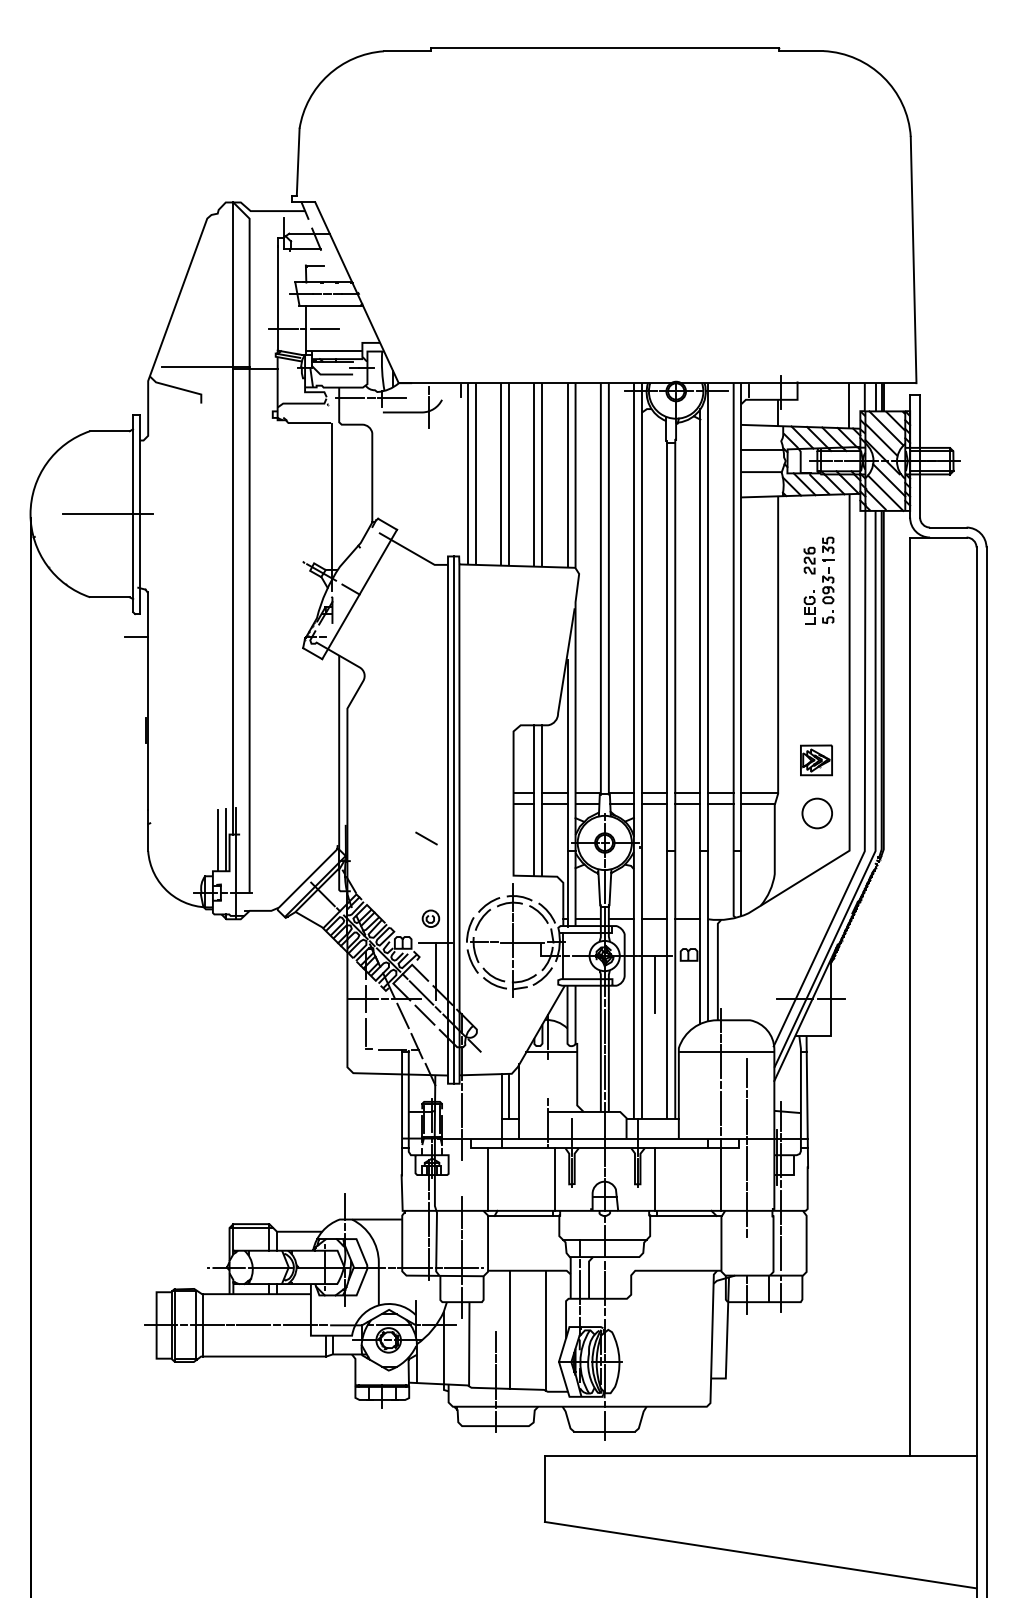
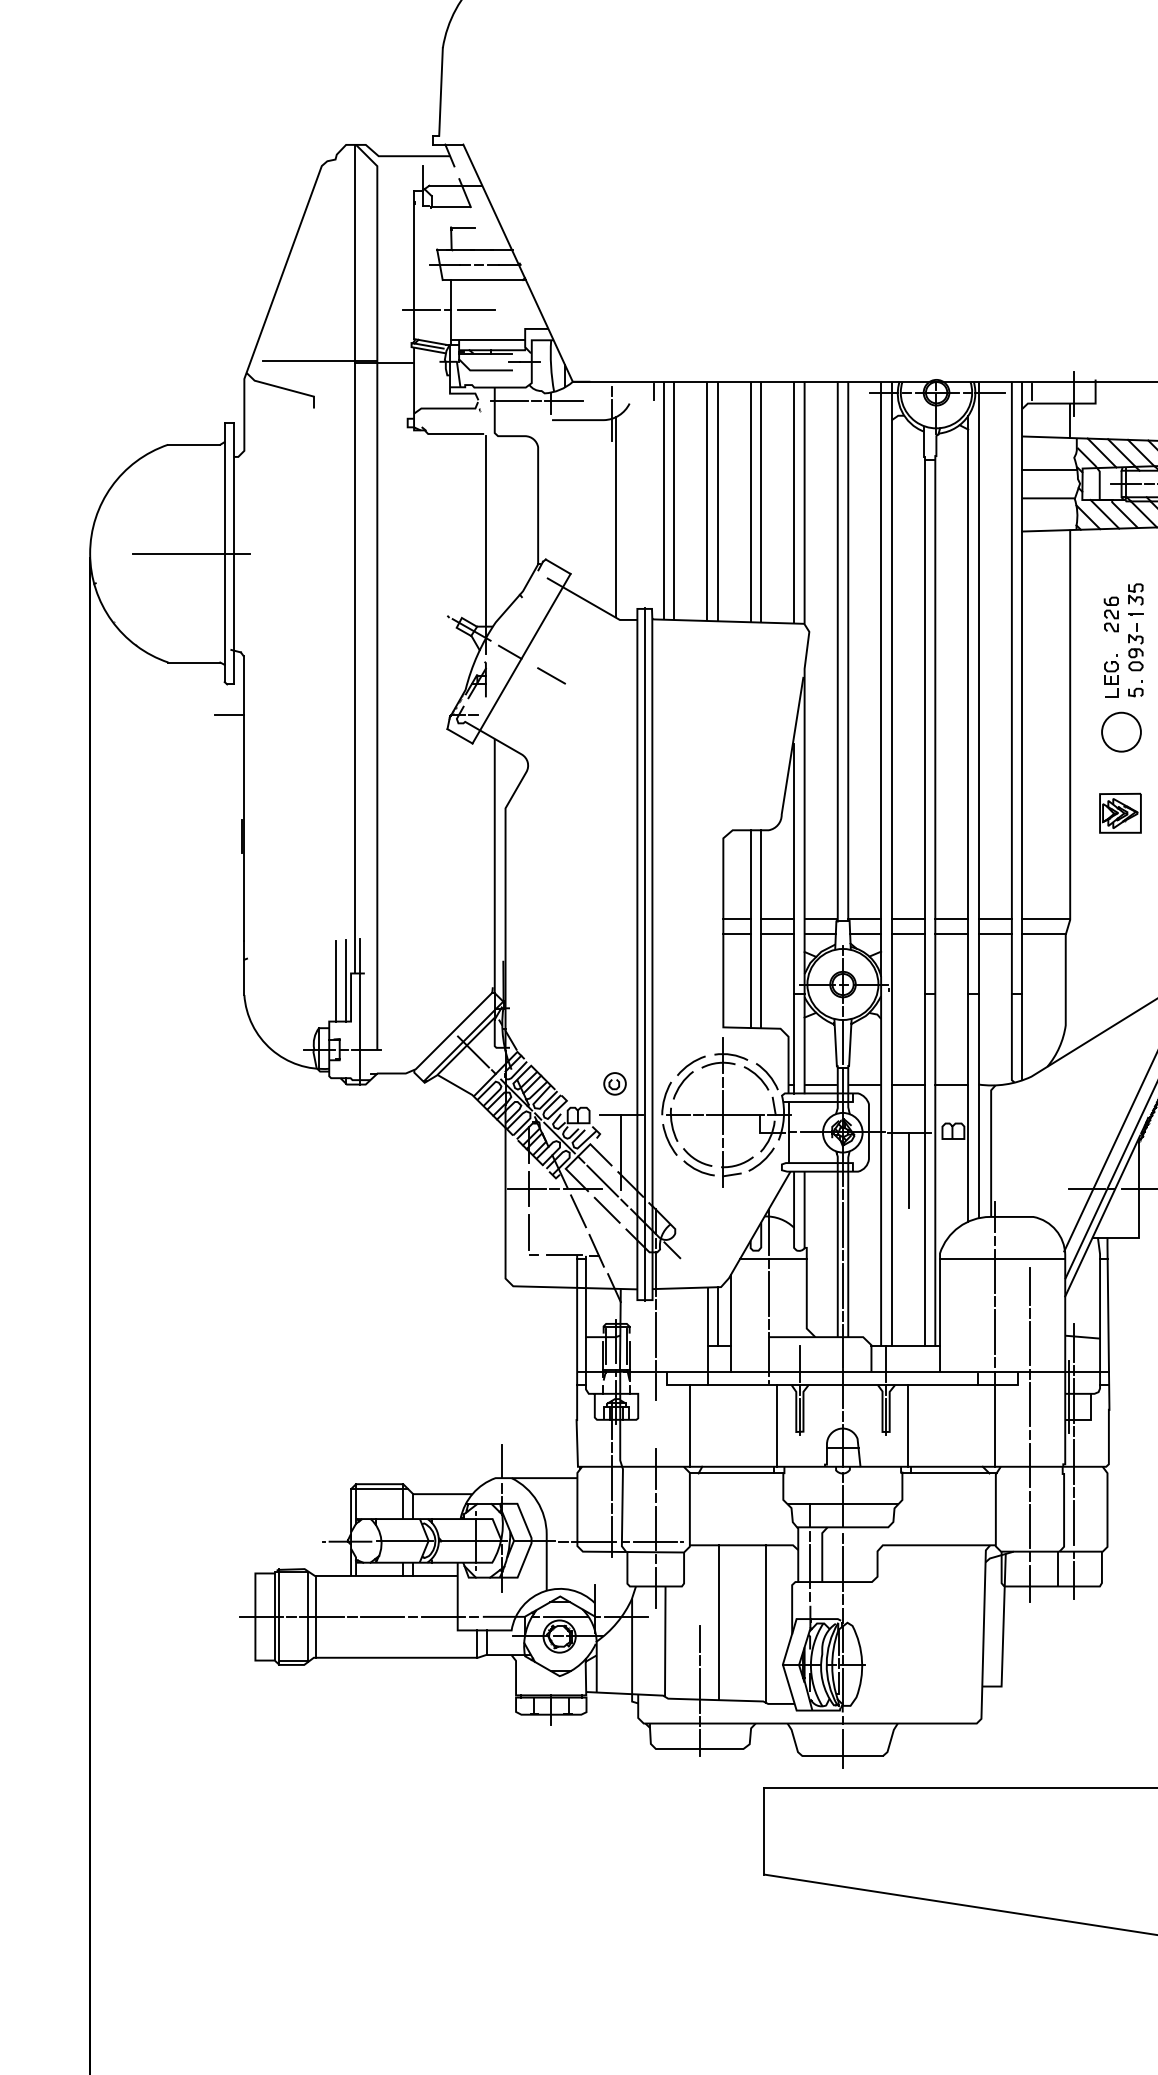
line: (431, 485) -> (615, 515), added
part: (816, 760) -> (1120, 813), moved
circle: (816, 813) -> (1120, 732), moved
line: (426, 838) -> (551, 675), moved
line: (548, 1078) -> (769, 1293), added
line: (747, 1256) -> (1030, 1526), added

